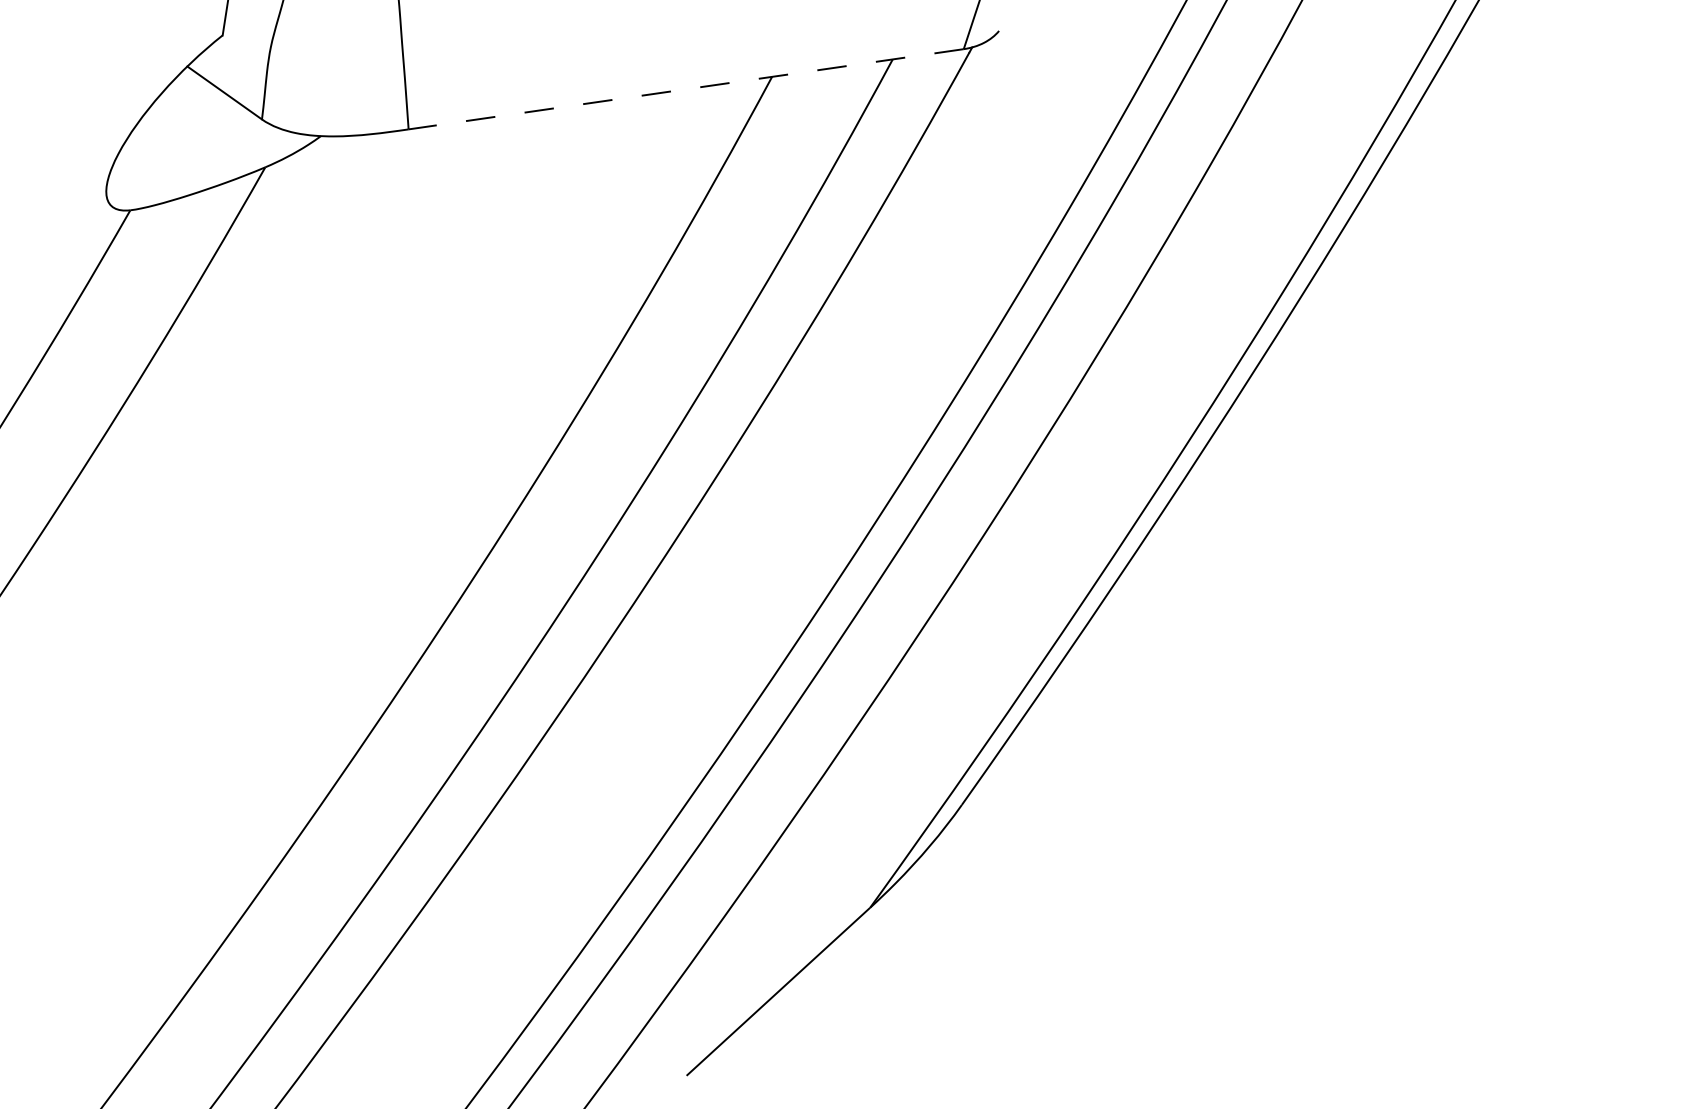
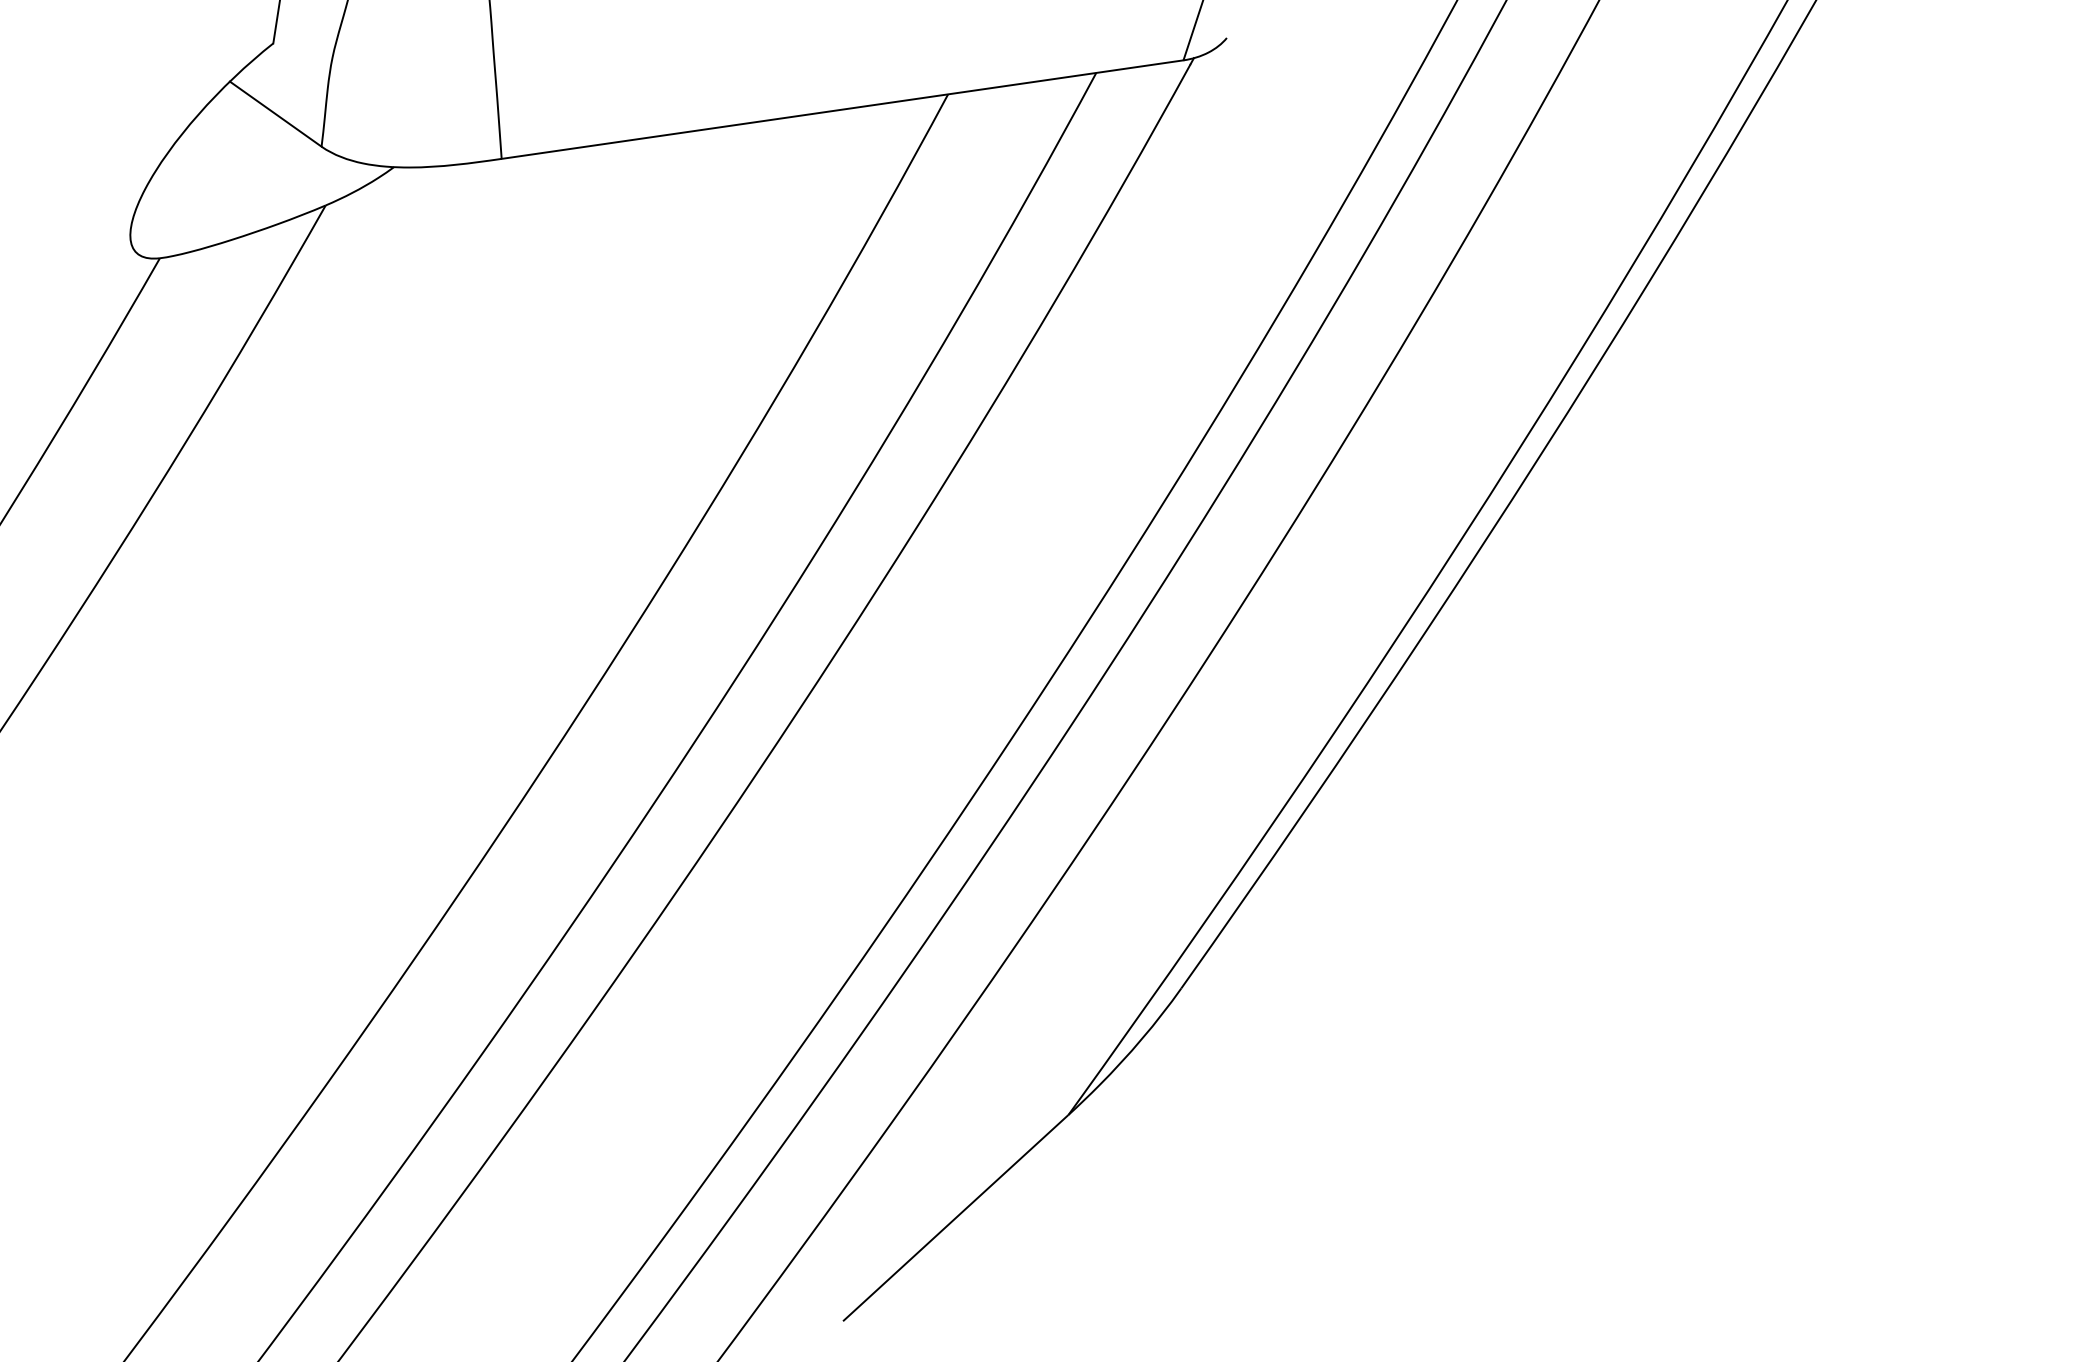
line: (686, 89) -> (842, 109), dashed -> solid

